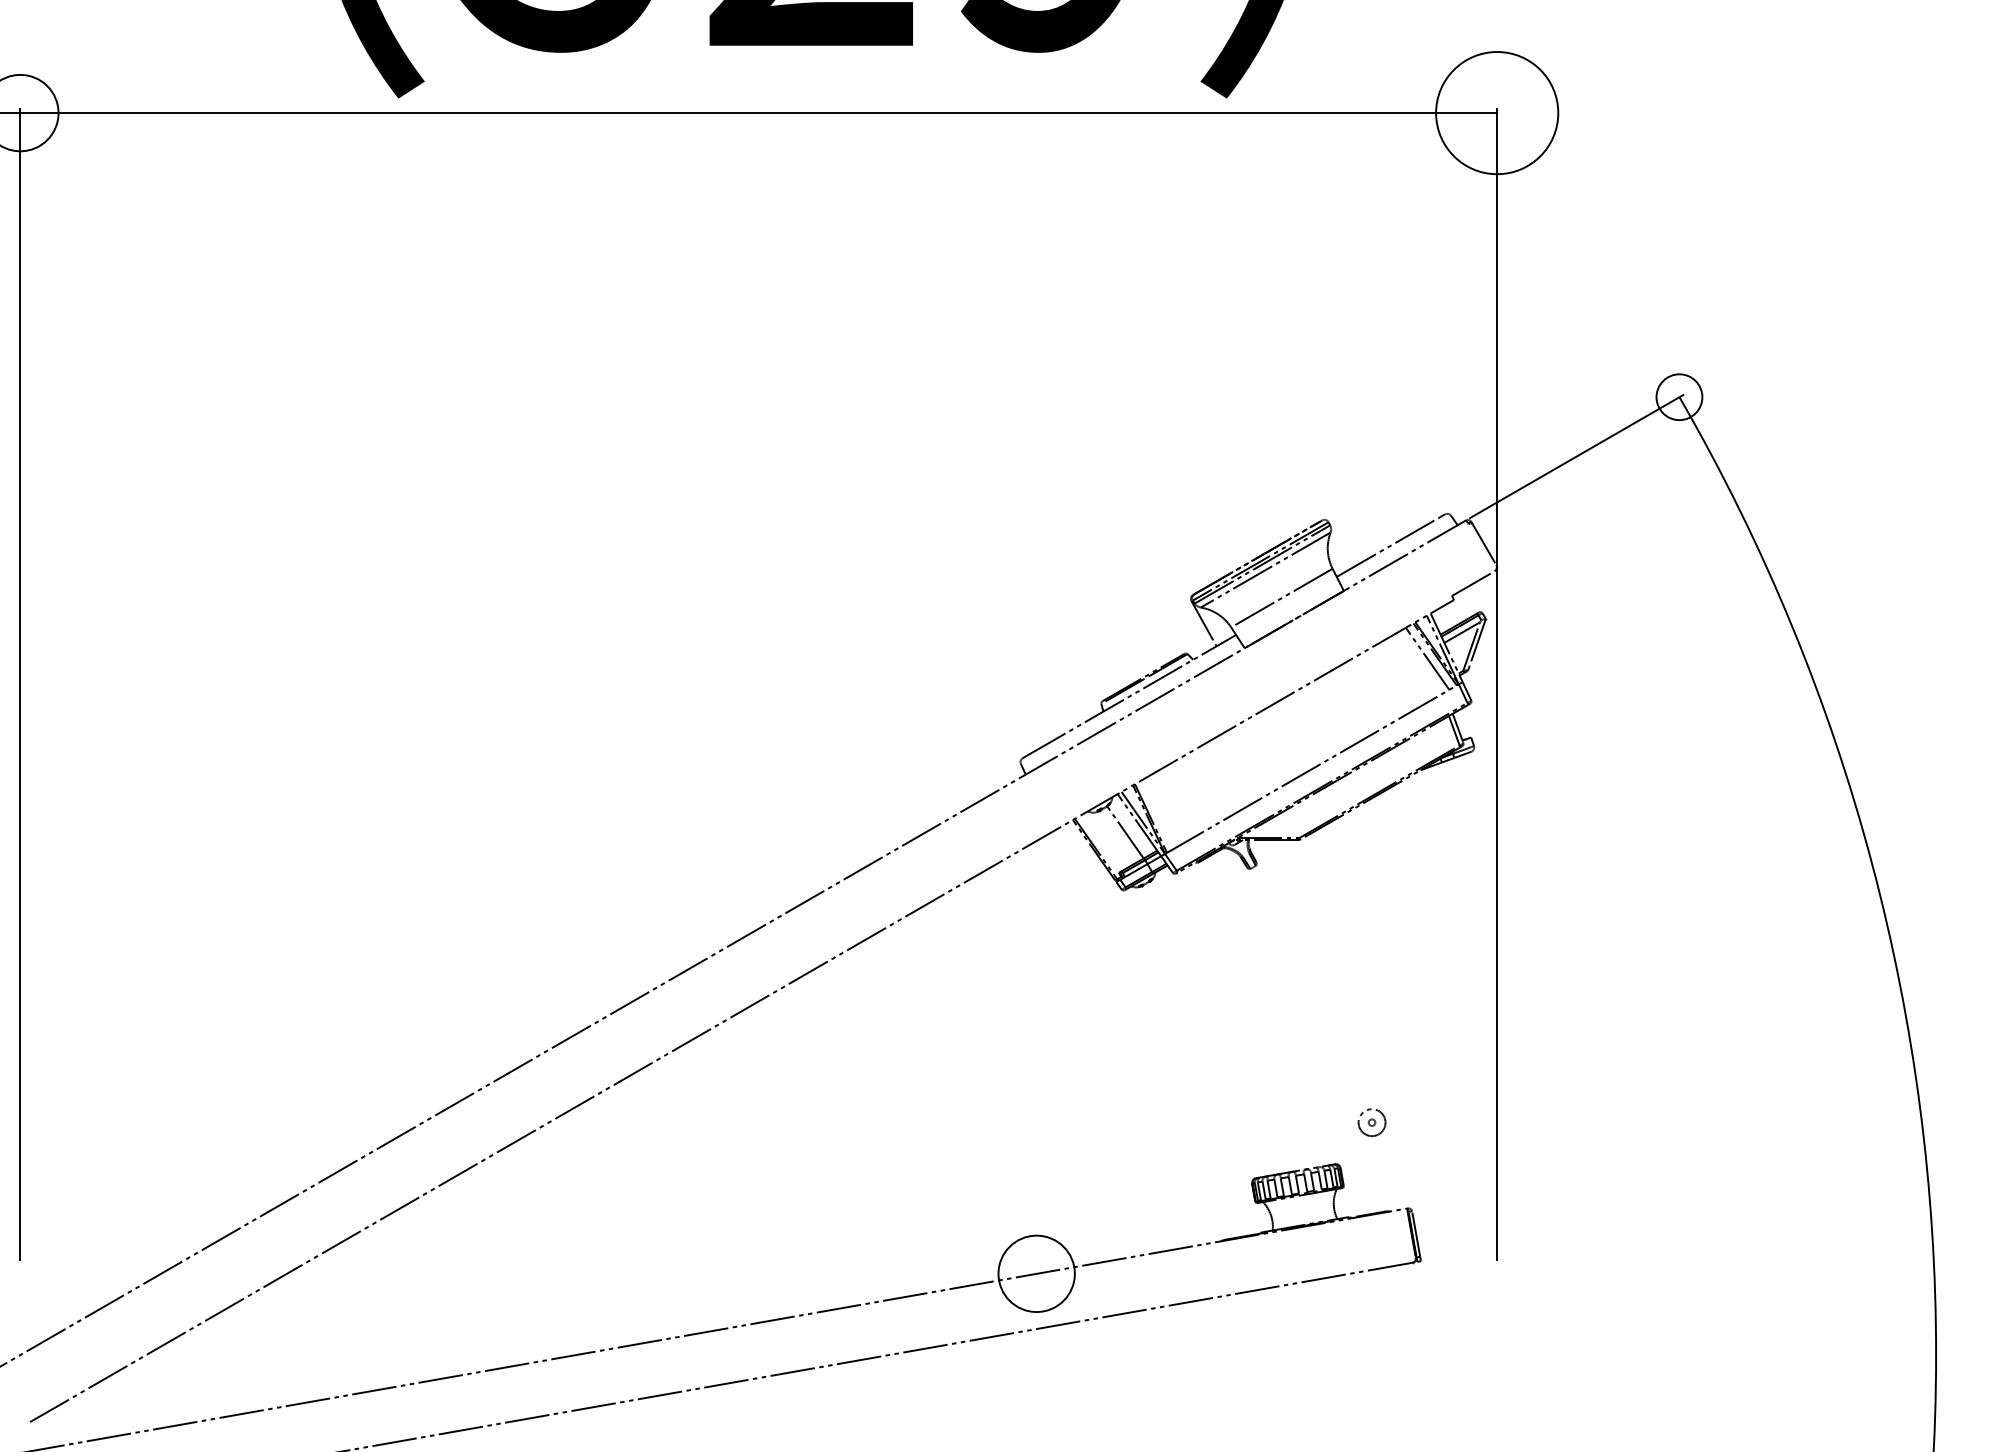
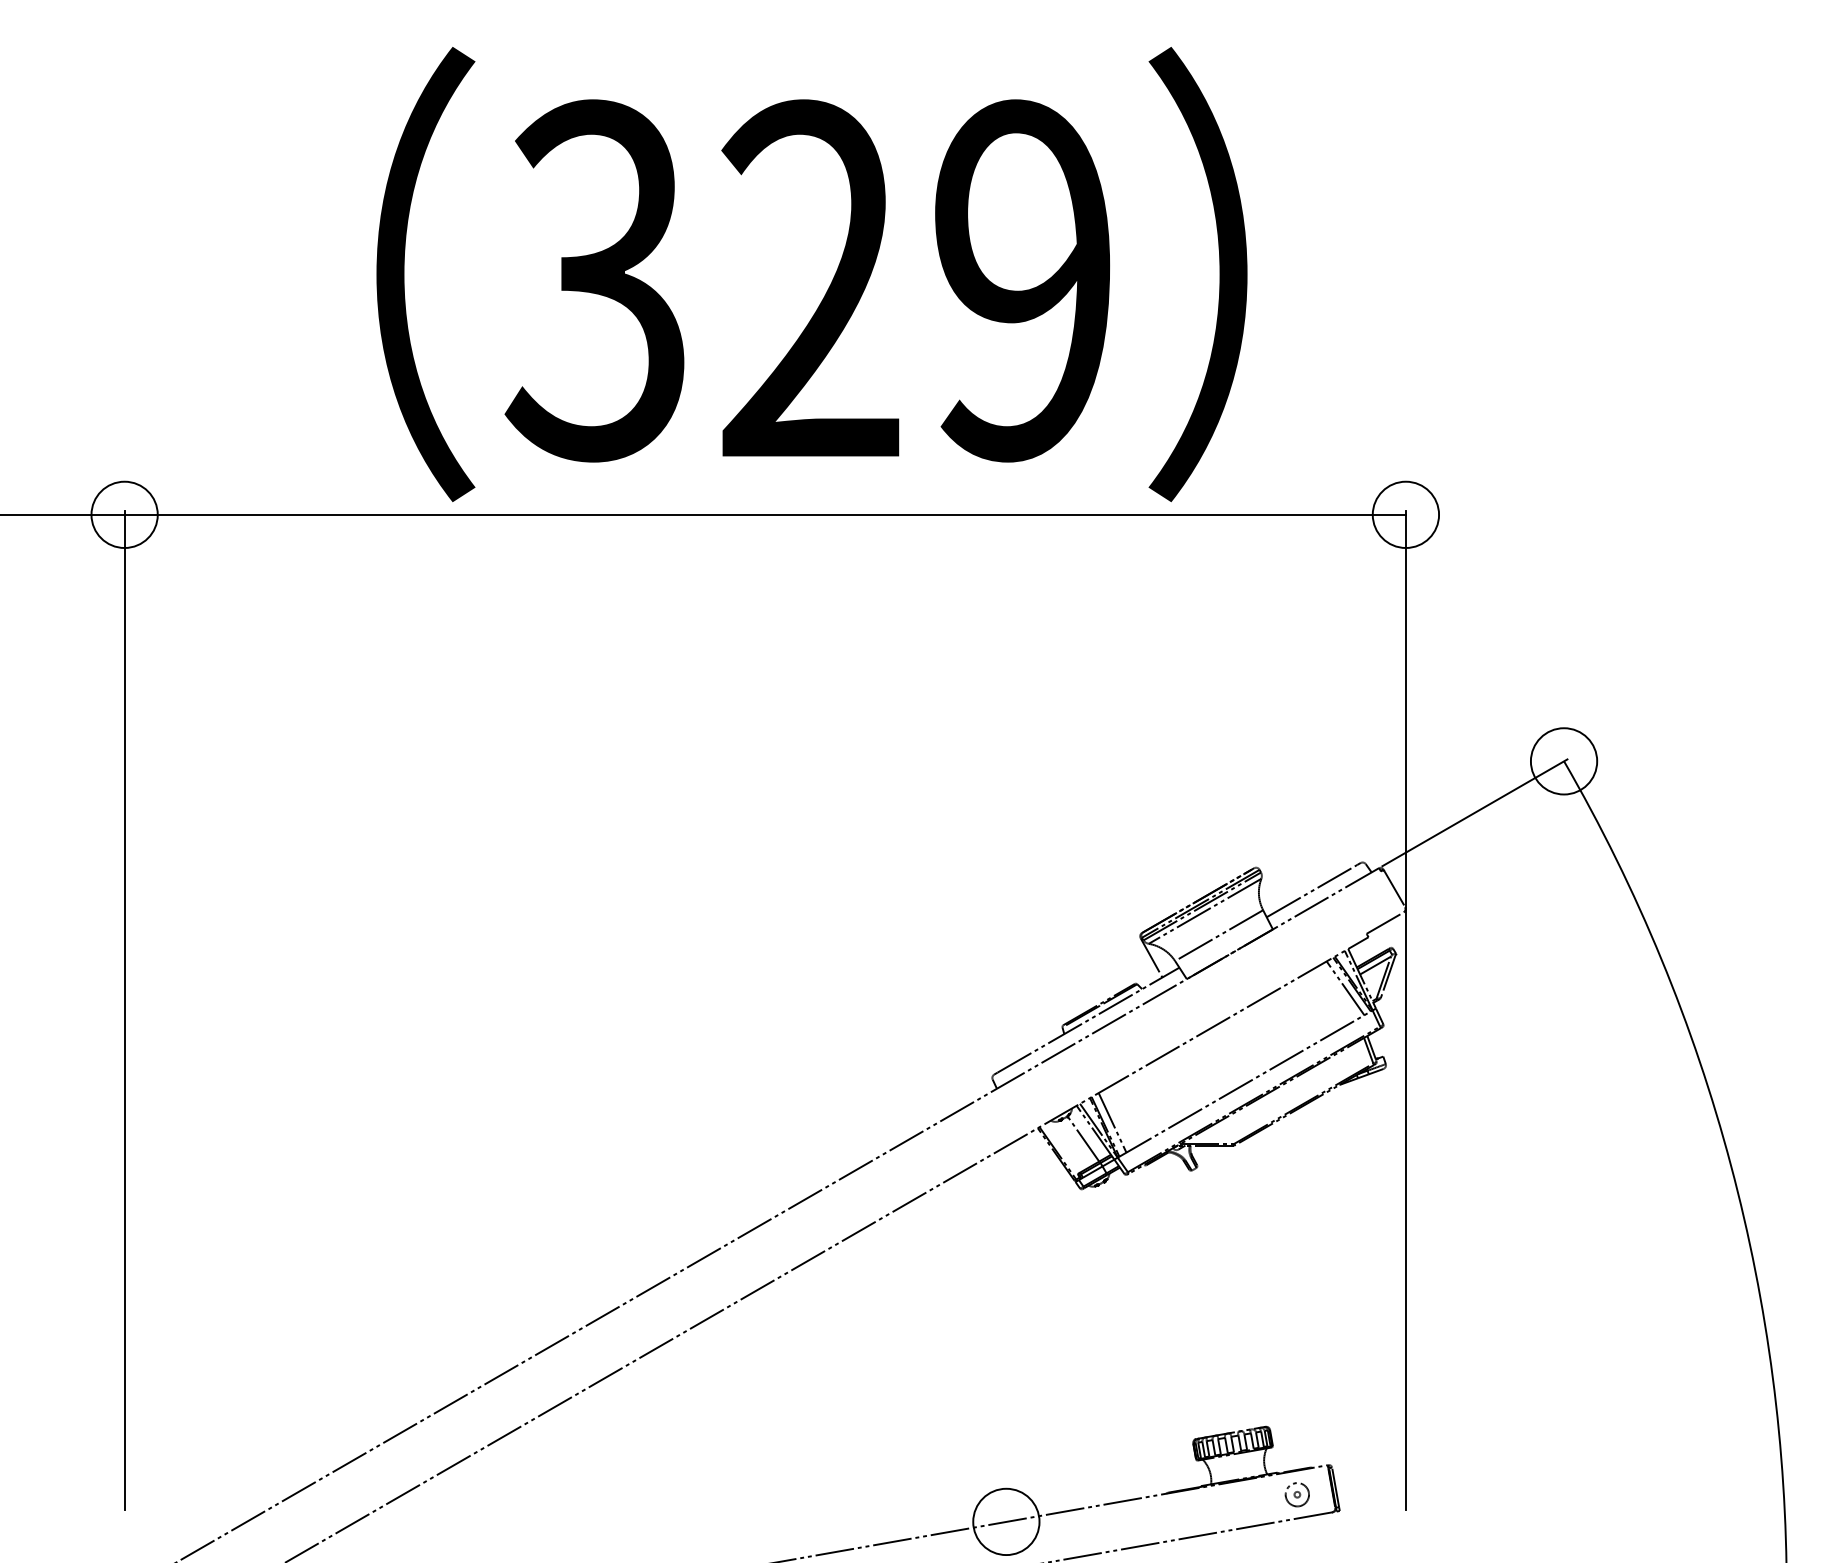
circle: (1496, 112) -> (1405, 514), size x0.62
circle: (1678, 397) -> (1563, 761), size x1.67
line: (1158, 813) -> (1112, 1122), added
part: (1371, 1122) -> (1296, 1494), moved

